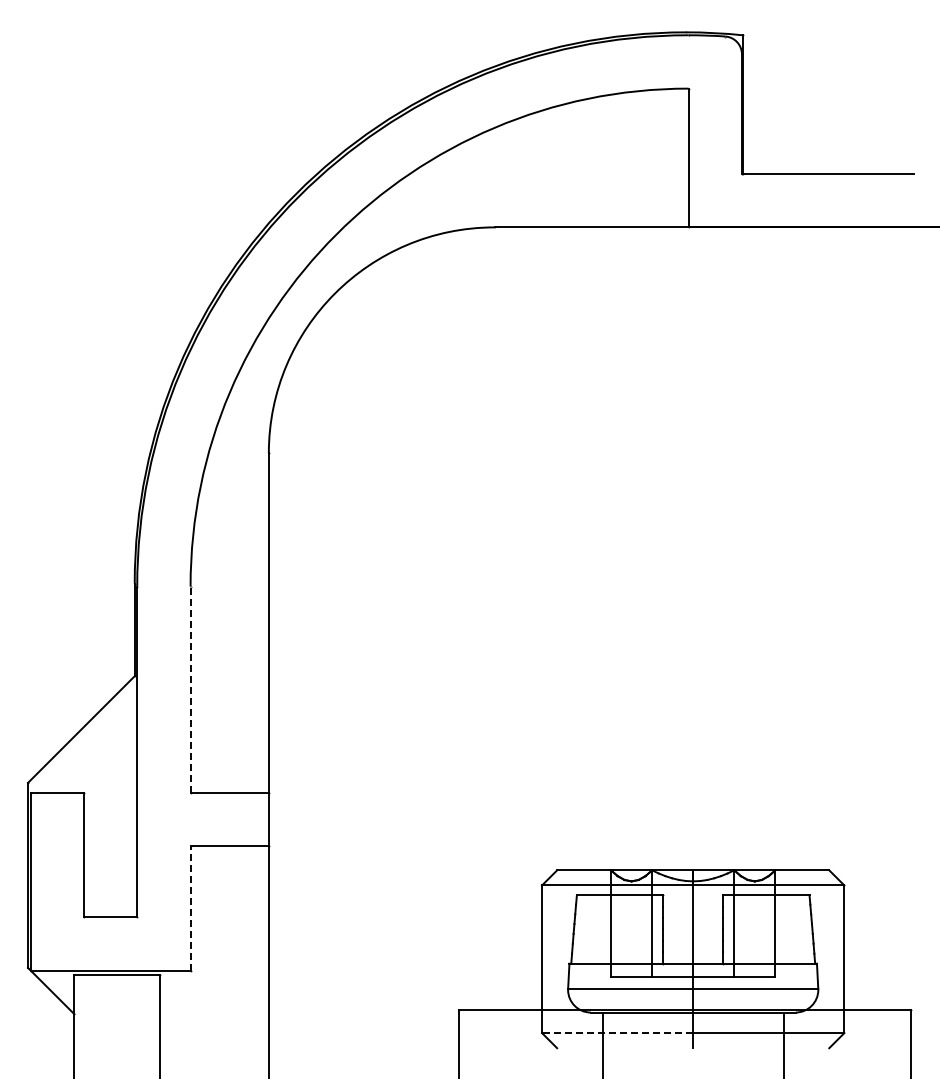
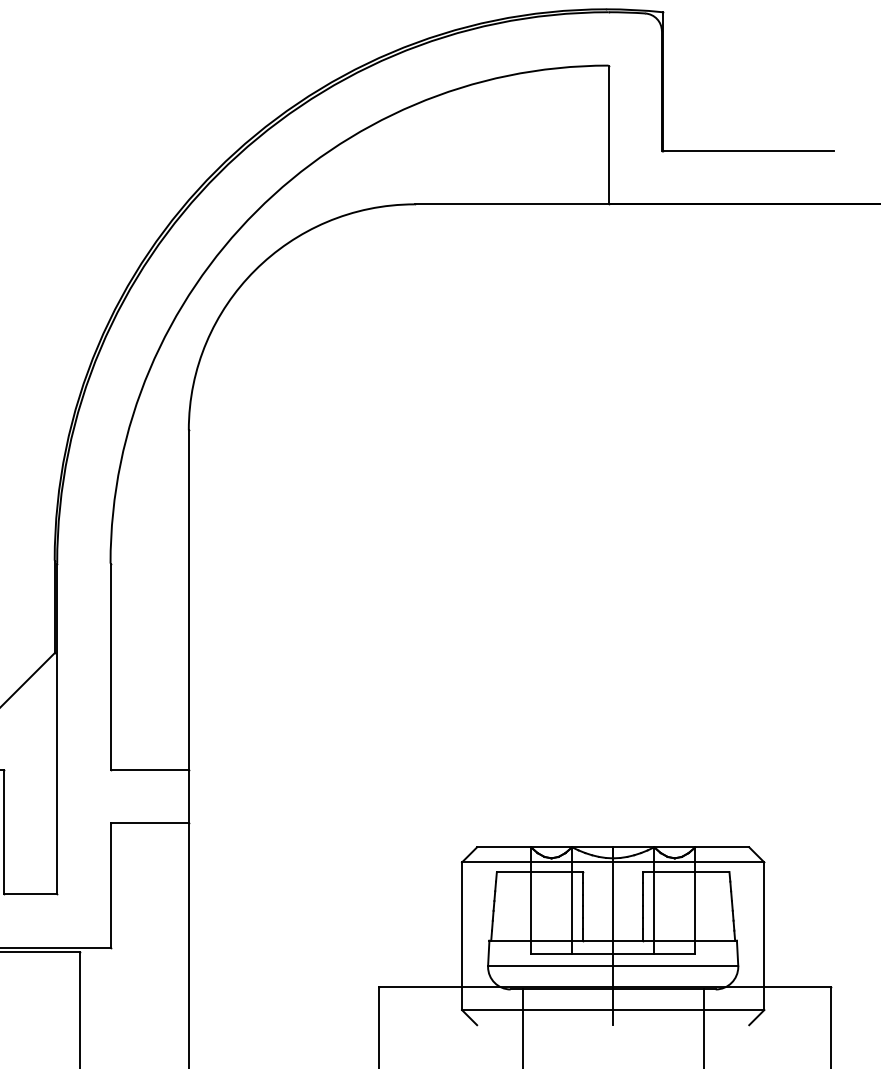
line: (190, 689) -> (110, 666), dashed -> solid
line: (190, 908) -> (110, 885), dashed -> solid
line: (617, 1033) -> (537, 1010), dashed -> solid

